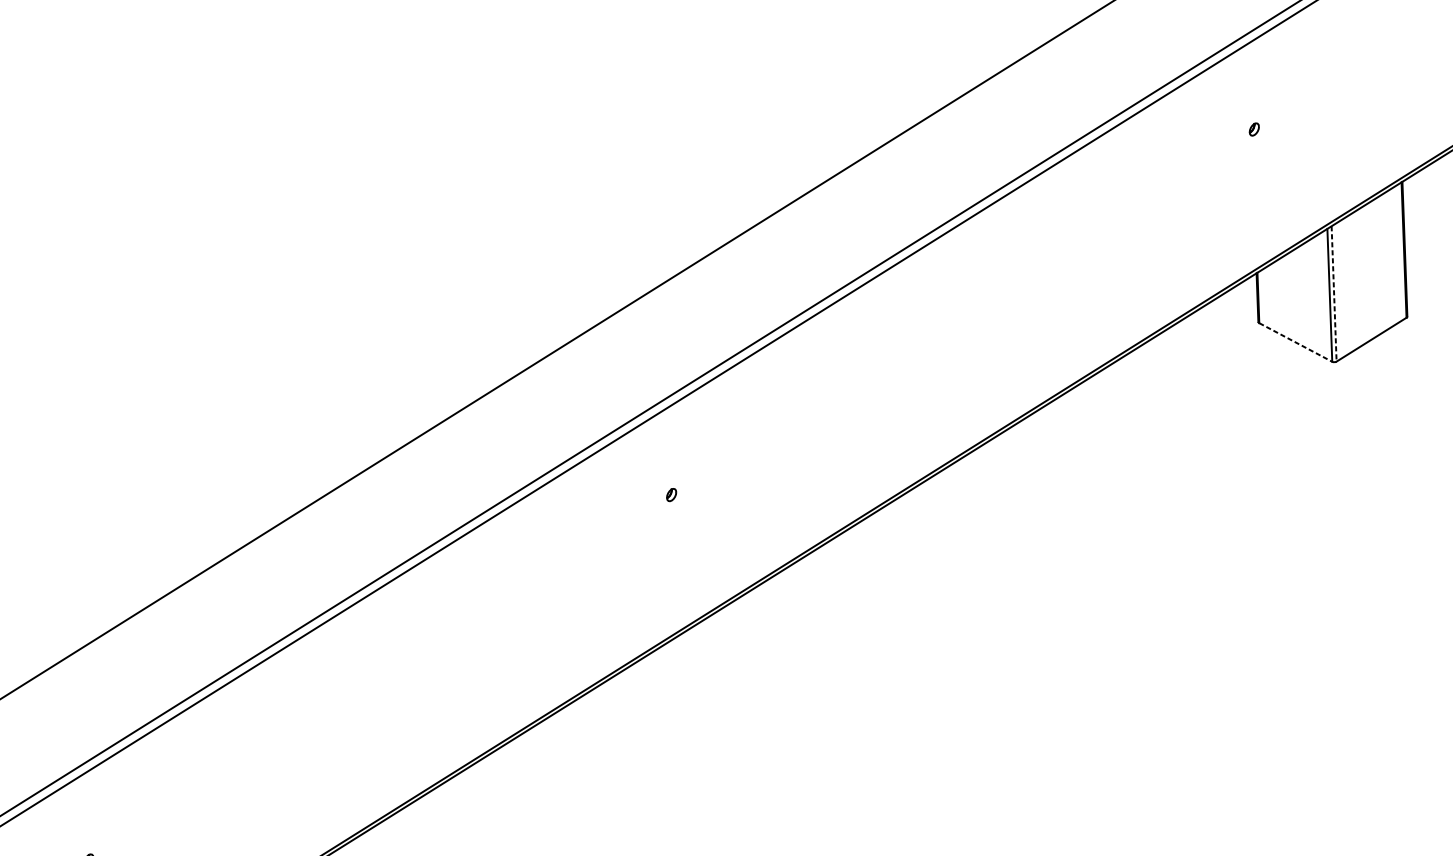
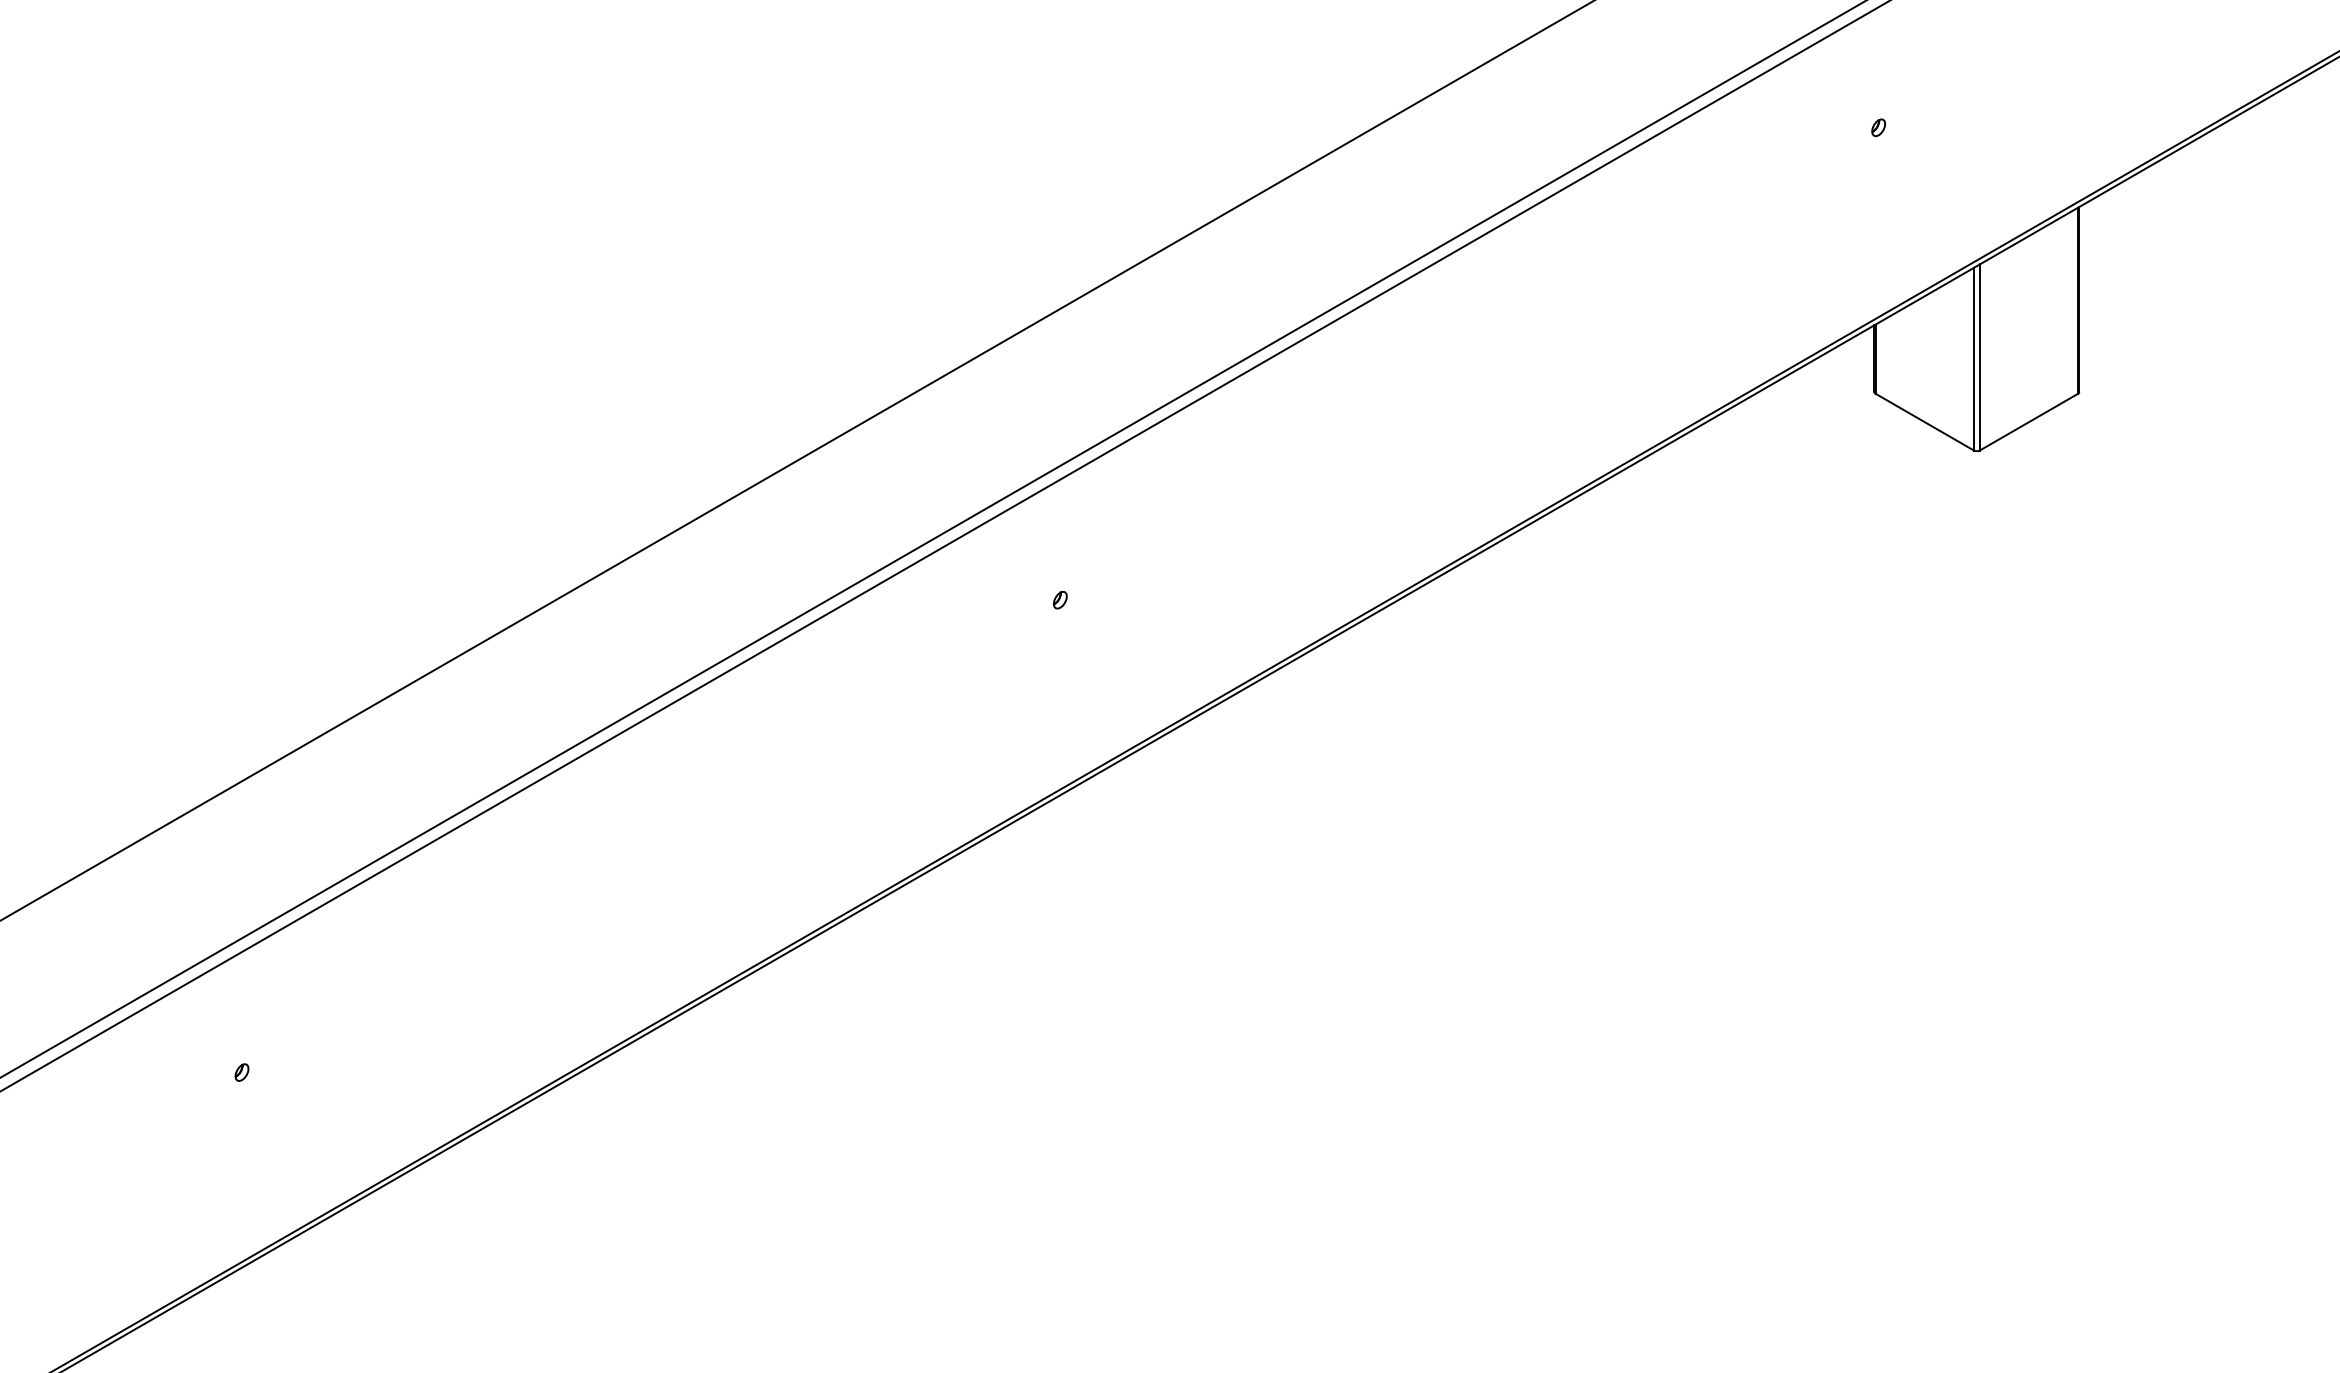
line: (1333, 293) -> (1979, 357), dashed -> solid
line: (1295, 342) -> (1924, 422), dashed -> solid

